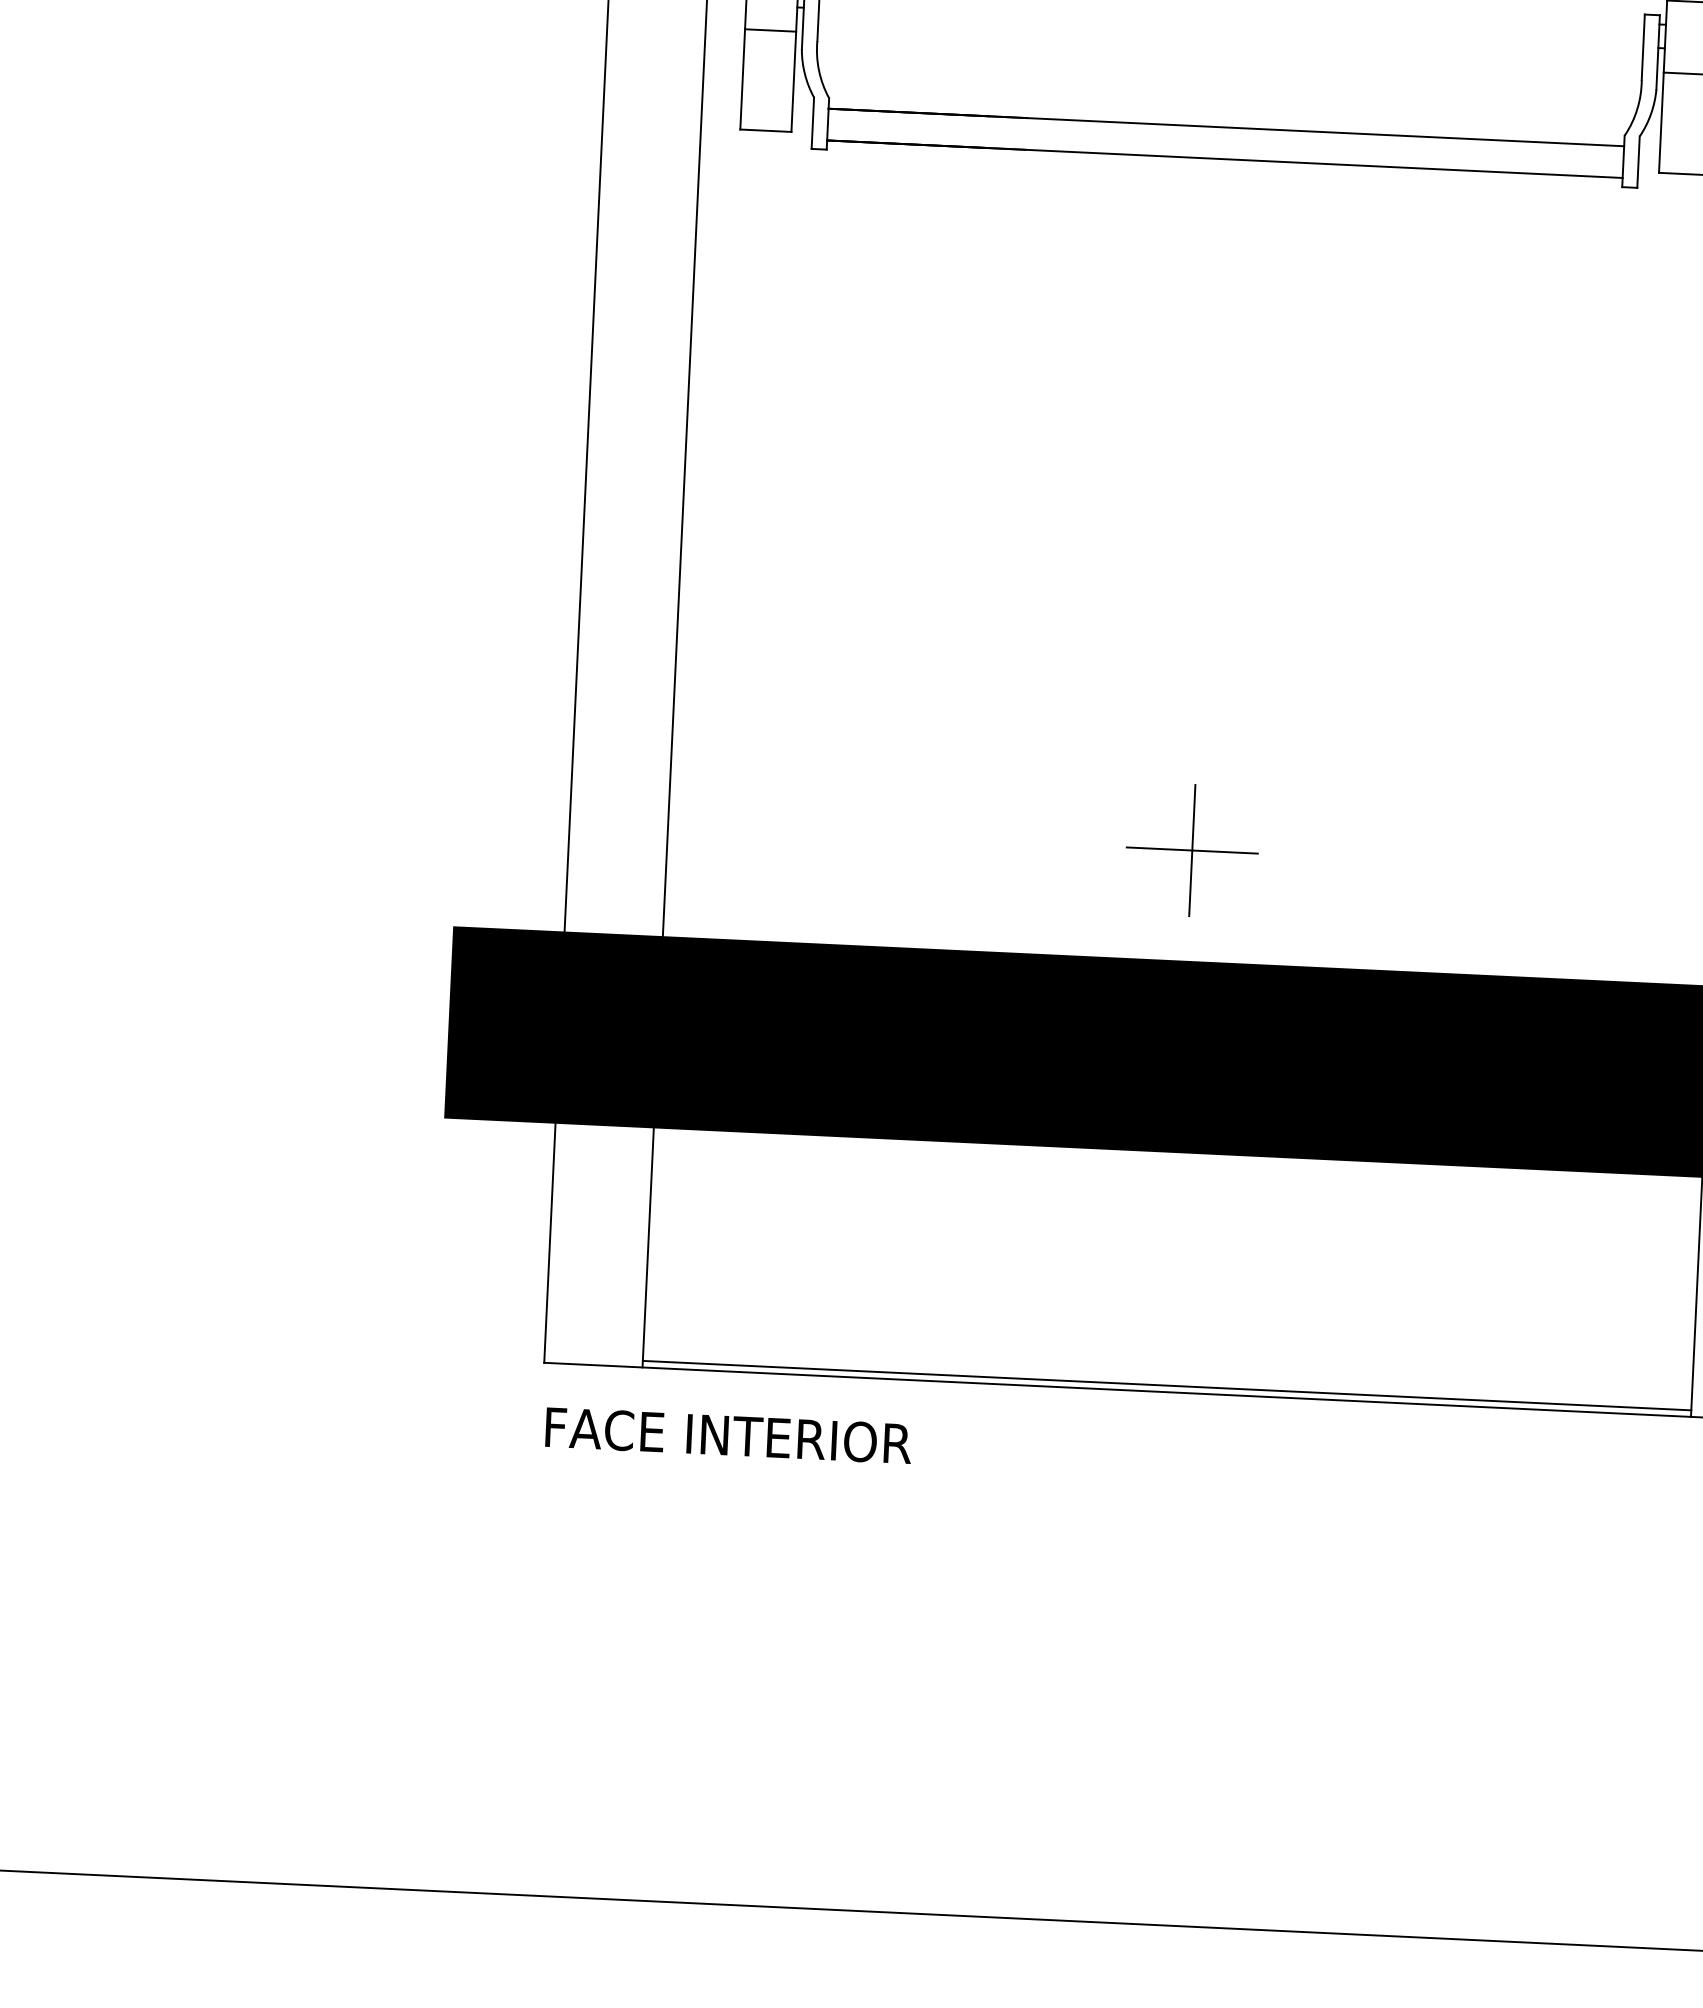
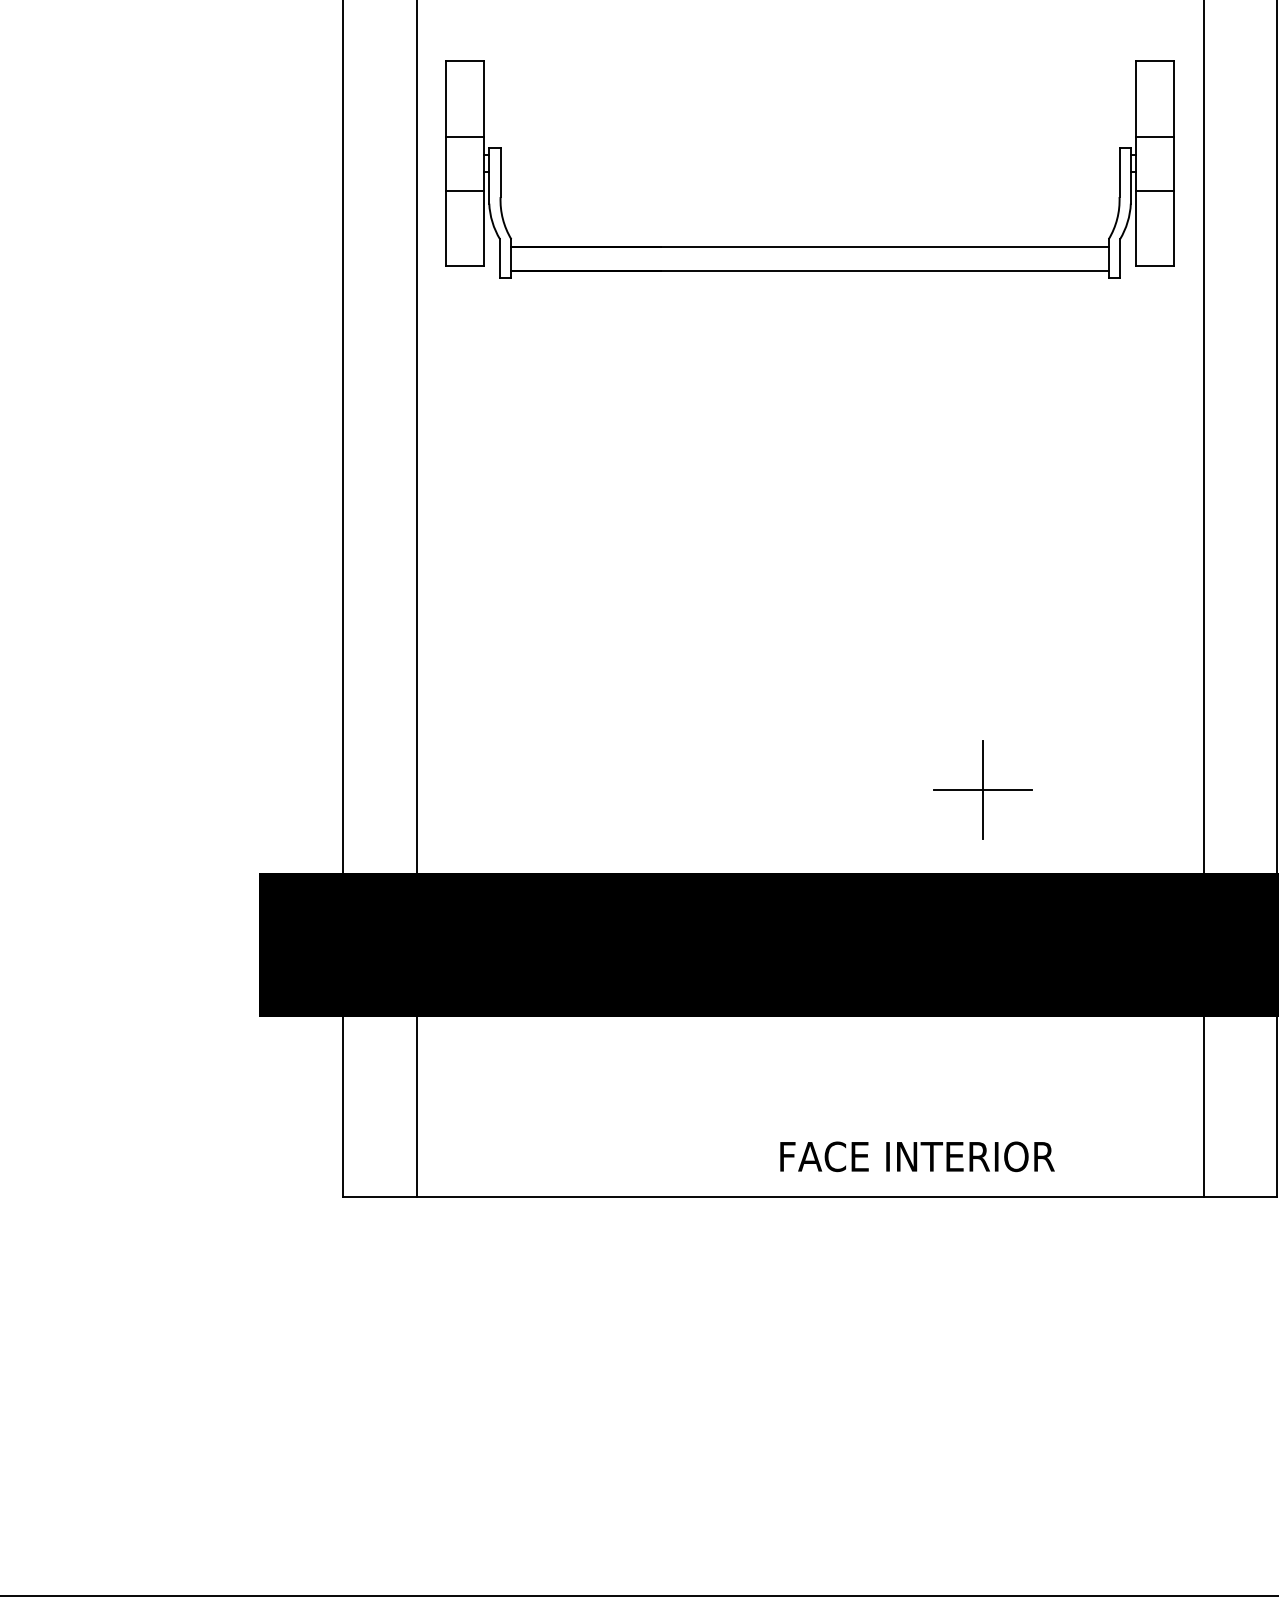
part: (1191, 849) -> (982, 789), moved
line: (1166, 1385) -> (809, 1191), removed
text: (728, 1435) -> (917, 1156), moved

